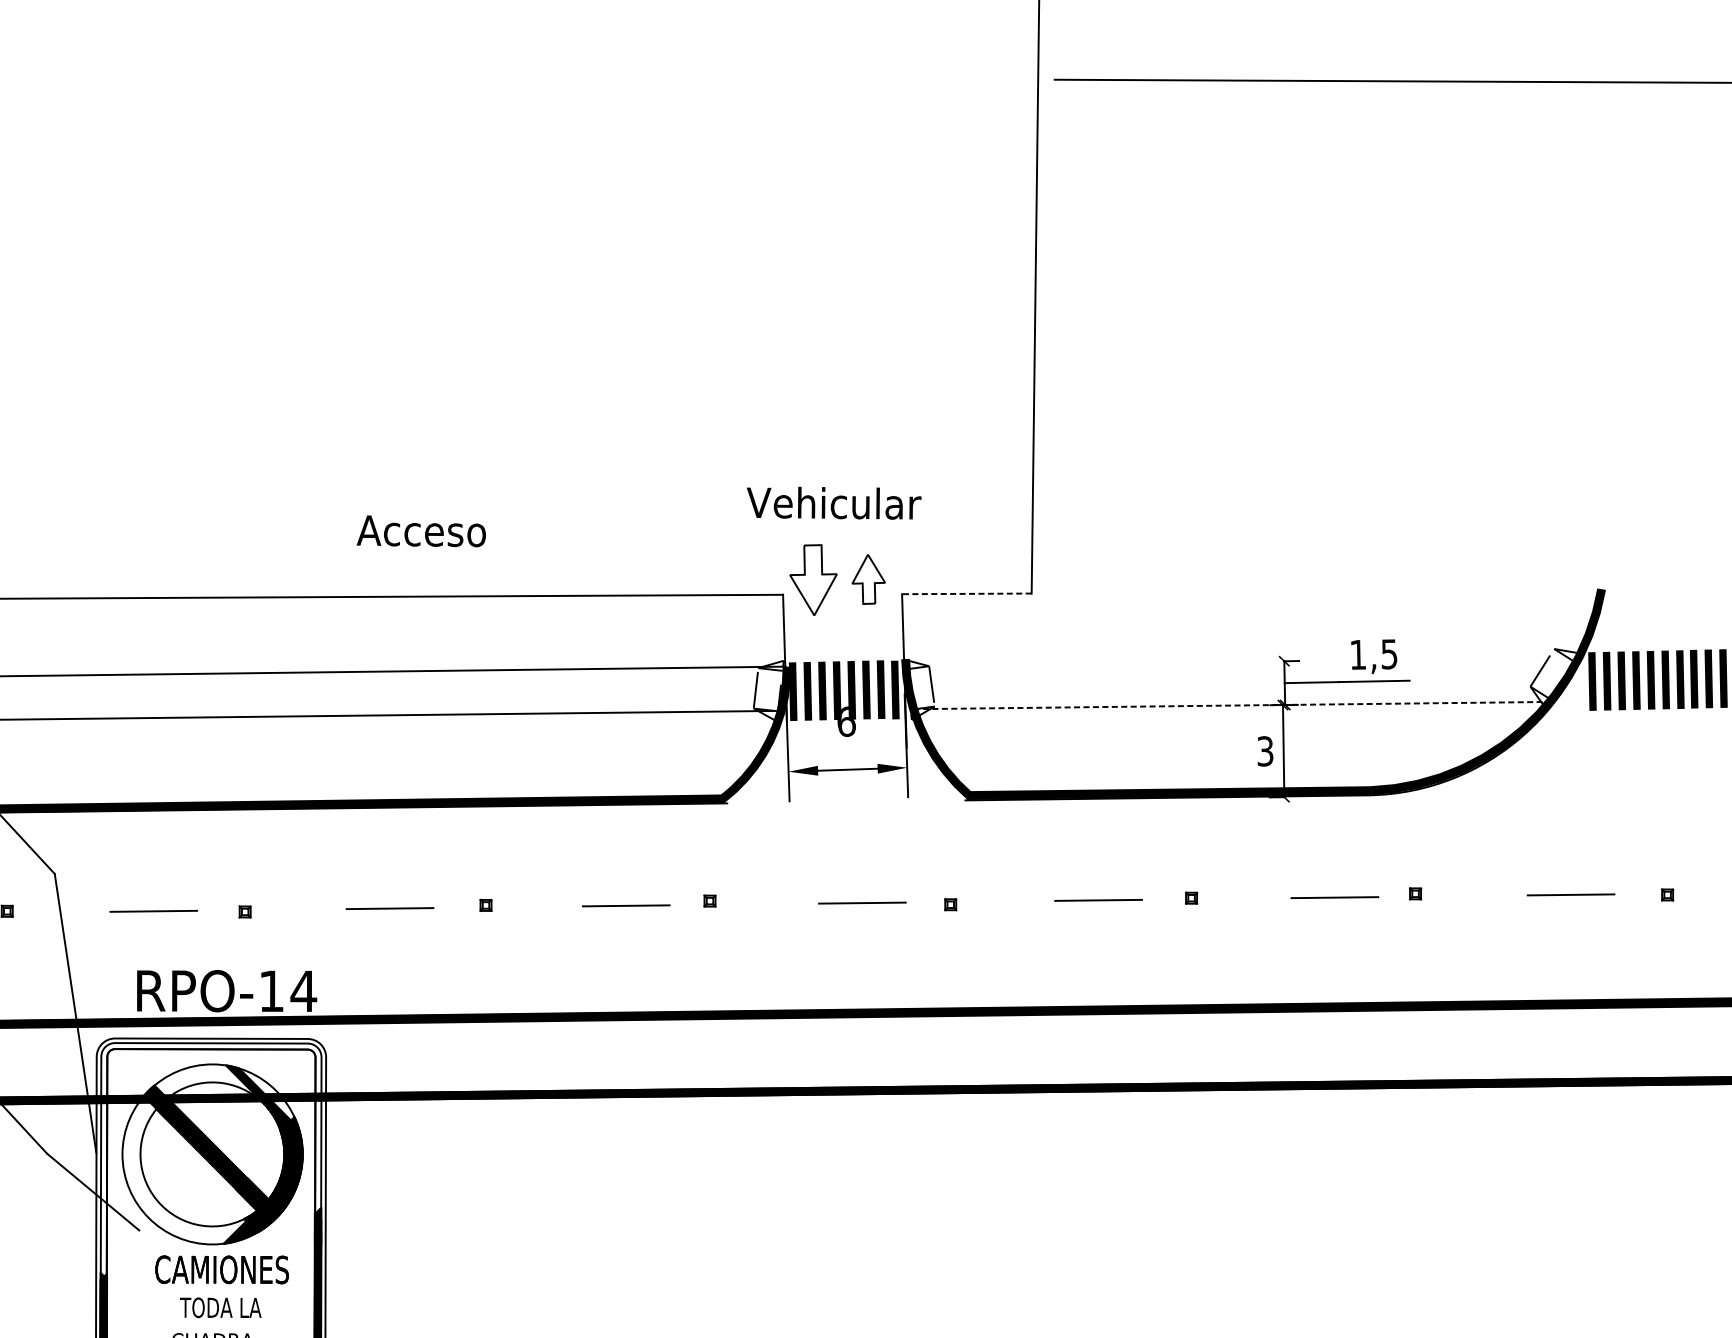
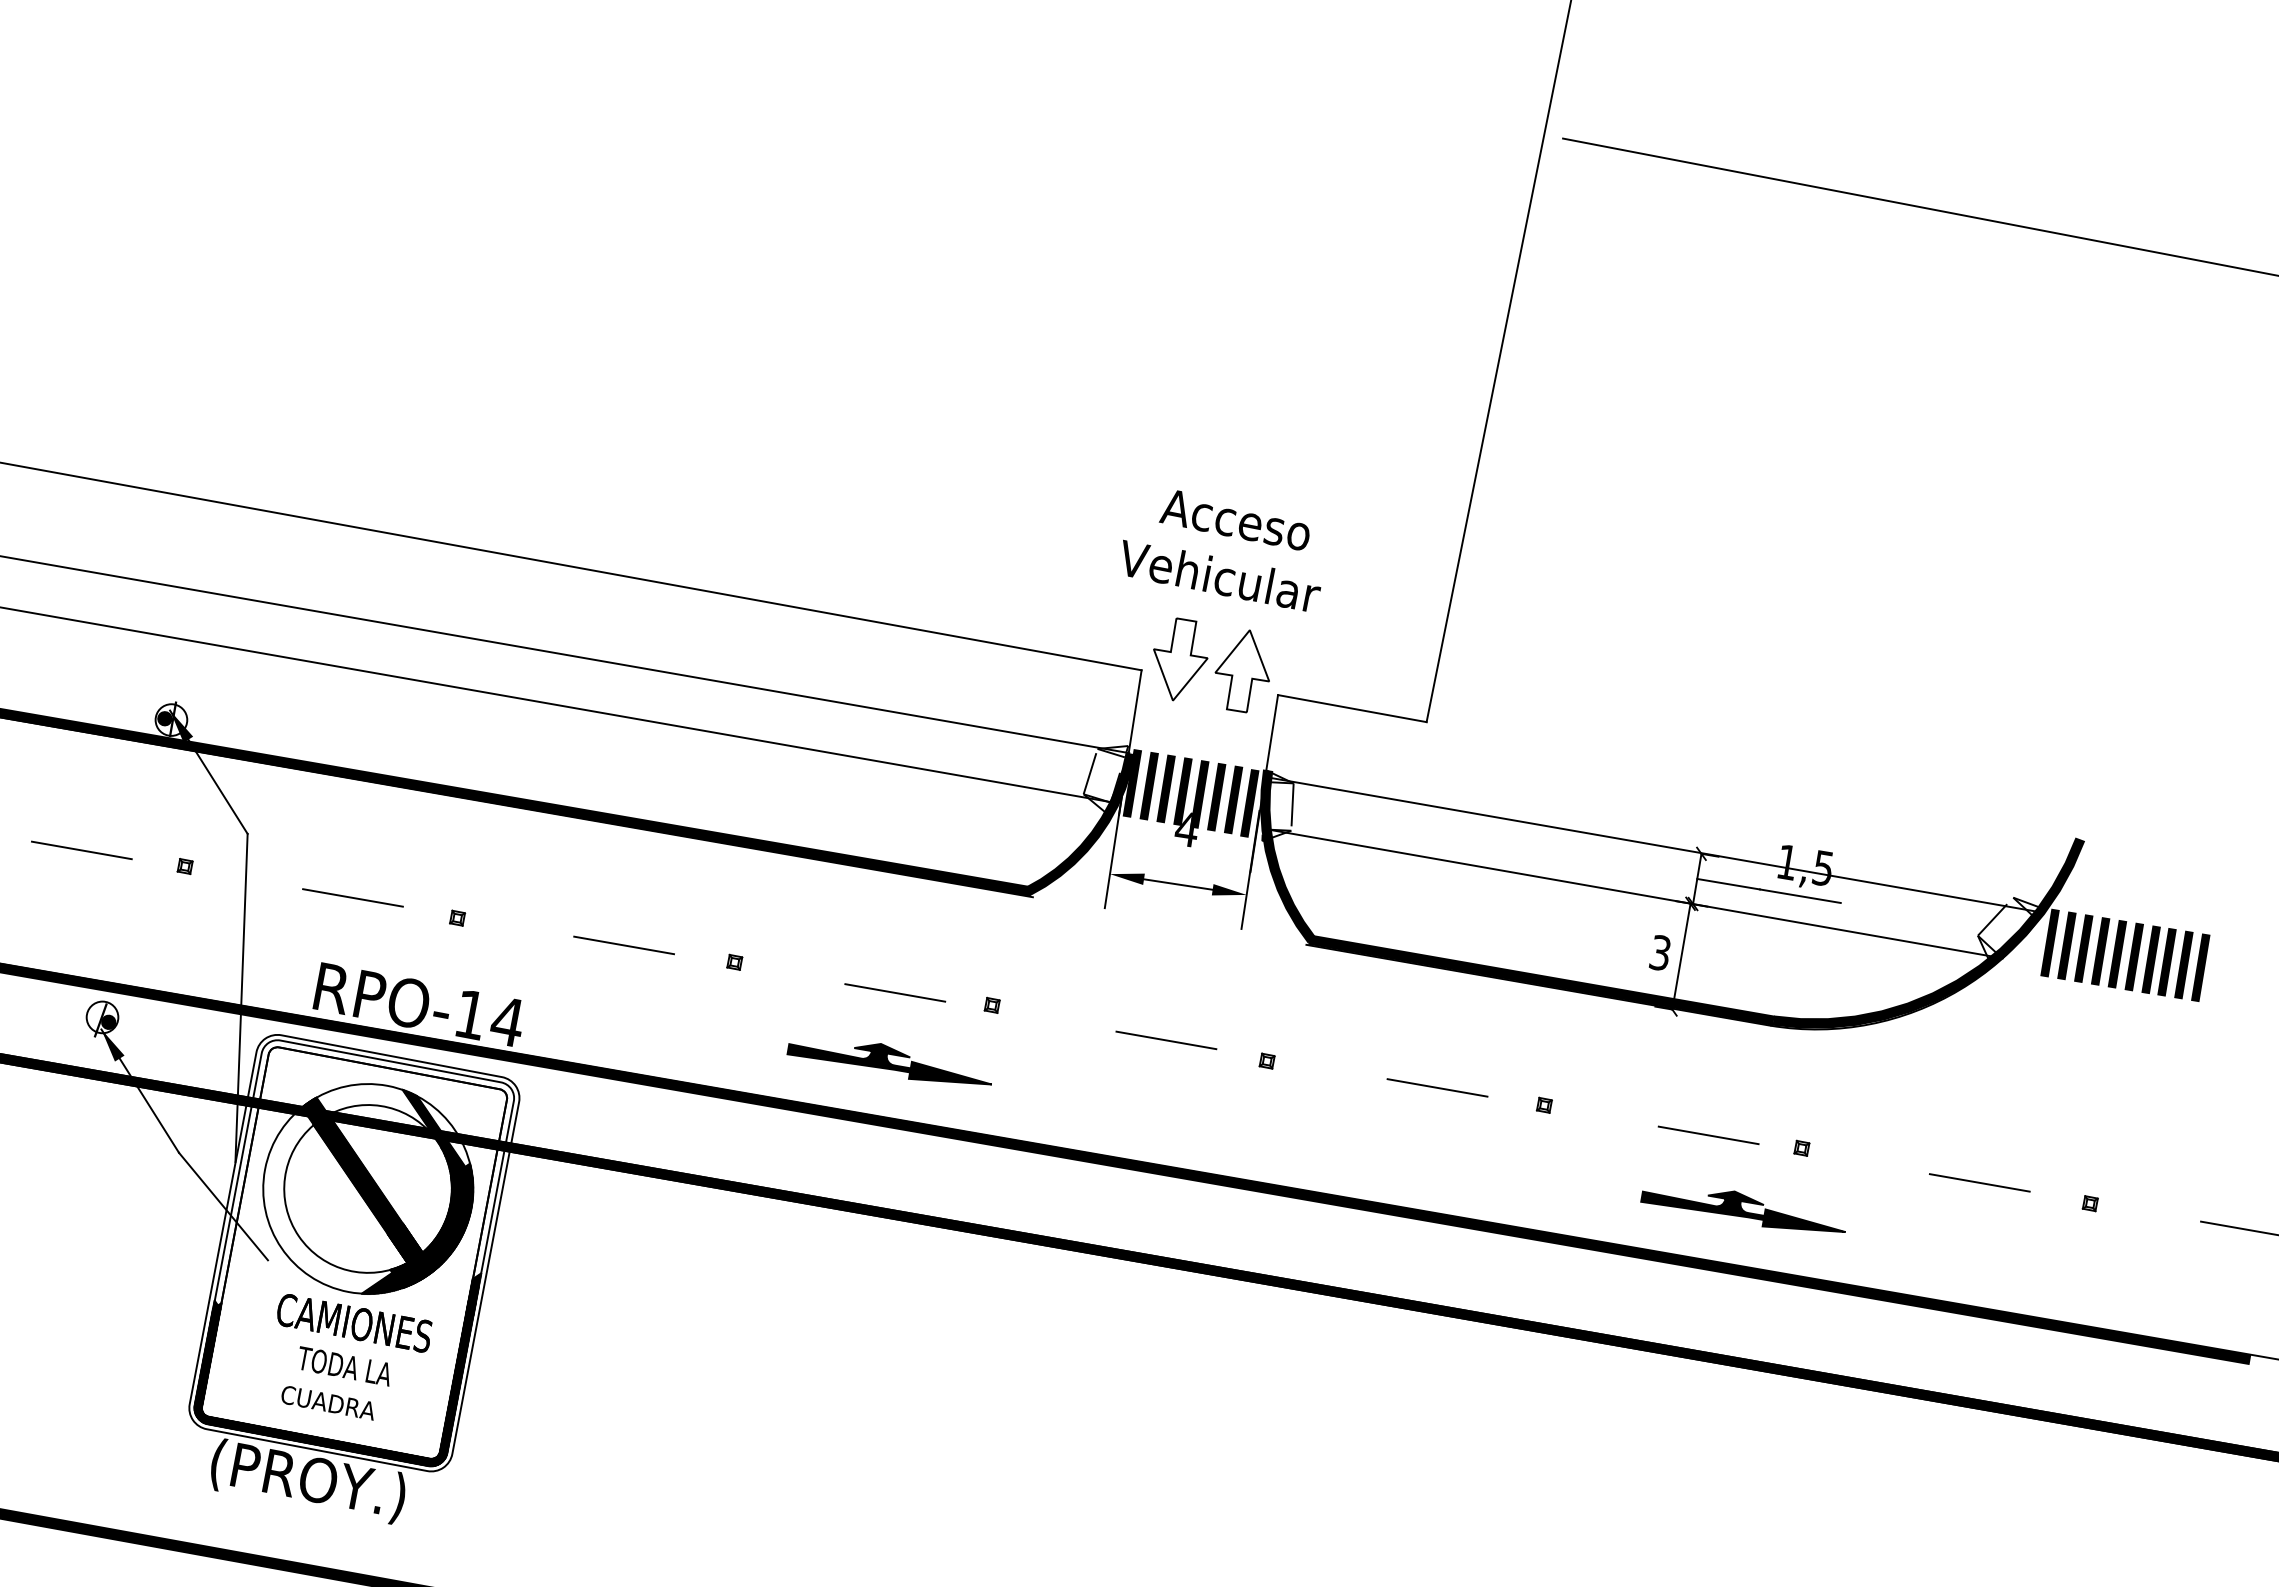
text: (419, 532) -> (1233, 520), moved
part: (867, 580) -> (1241, 671), size x1.43
line: (967, 593) -> (1352, 708), dashed -> solid
line: (1241, 661) -> (1652, 844), added
line: (1234, 705) -> (1634, 893), dashed -> solid
text: (845, 722) -> (1185, 829), 6 -> 4
part: (1375, 956) -> (1742, 1211), added
part: (631, 967) -> (888, 1064), added

